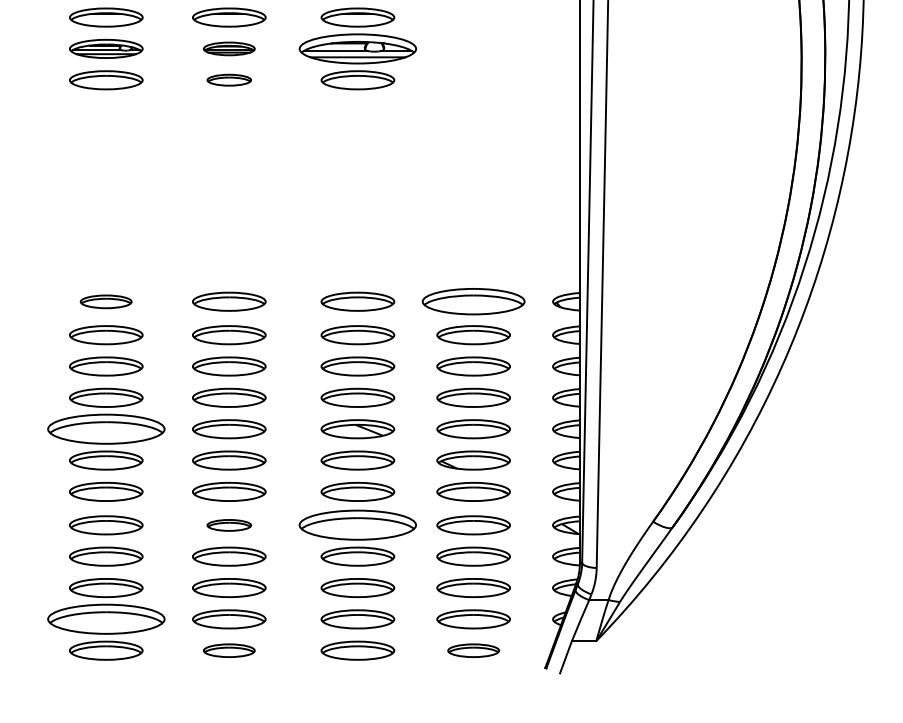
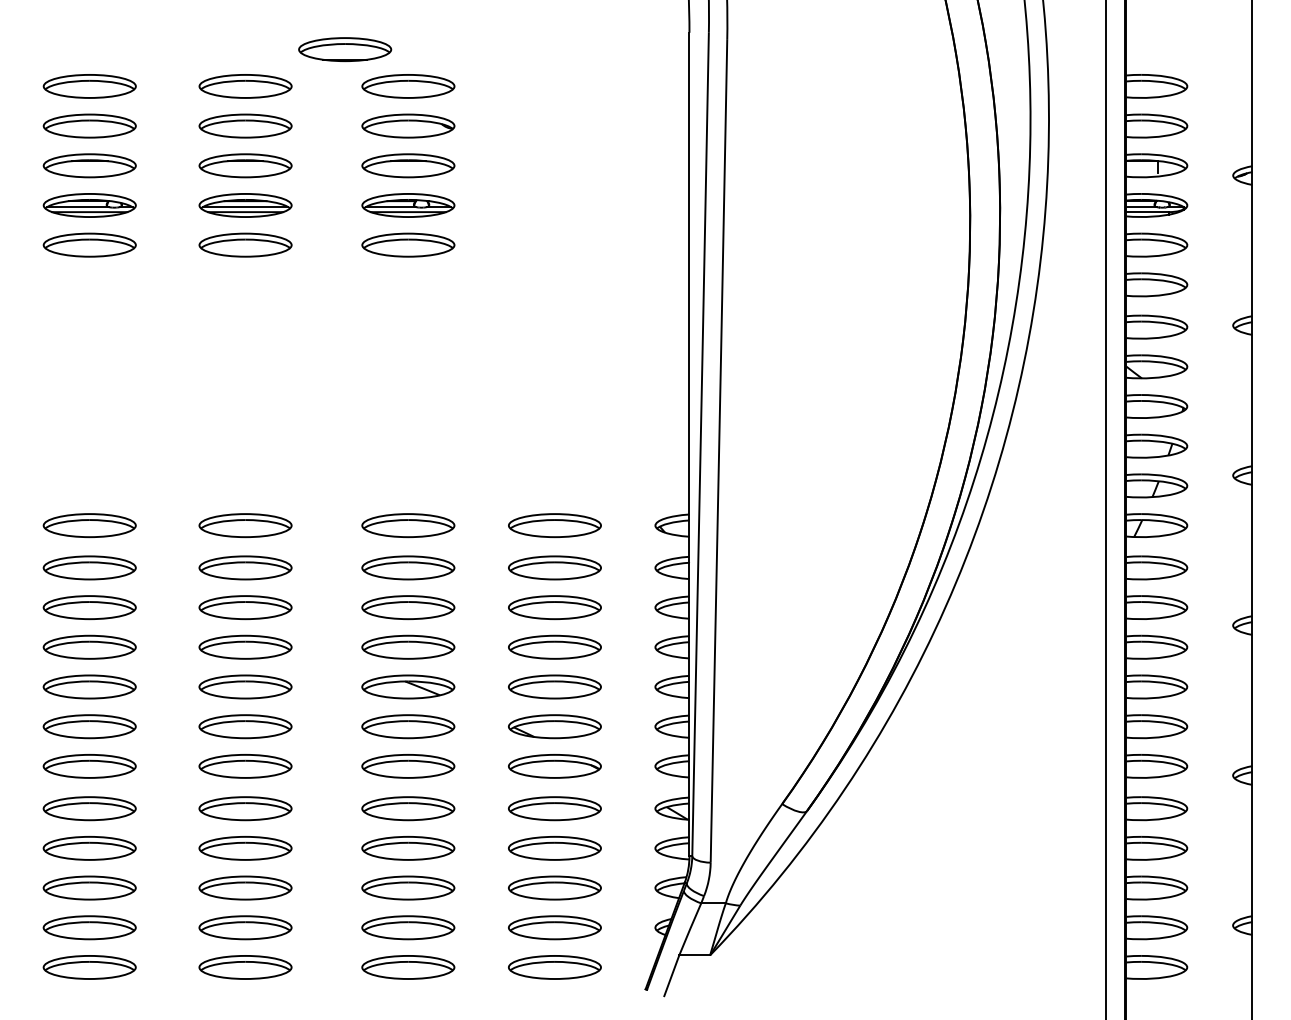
part: (229, 48) -> (245, 205), size x1.43
part: (358, 48) -> (408, 205), size x0.62
part: (229, 79) -> (245, 244), size x1.67
part: (106, 301) -> (89, 525), size x1.43
part: (473, 301) -> (554, 525), size x0.71
part: (106, 428) -> (89, 686), size x0.62
part: (229, 525) -> (245, 808), size x1.67
part: (358, 525) -> (408, 808), size x0.62
part: (106, 619) -> (89, 927), size x0.62
part: (229, 650) -> (245, 967), size x1.43
part: (473, 650) -> (554, 967), size x1.43

